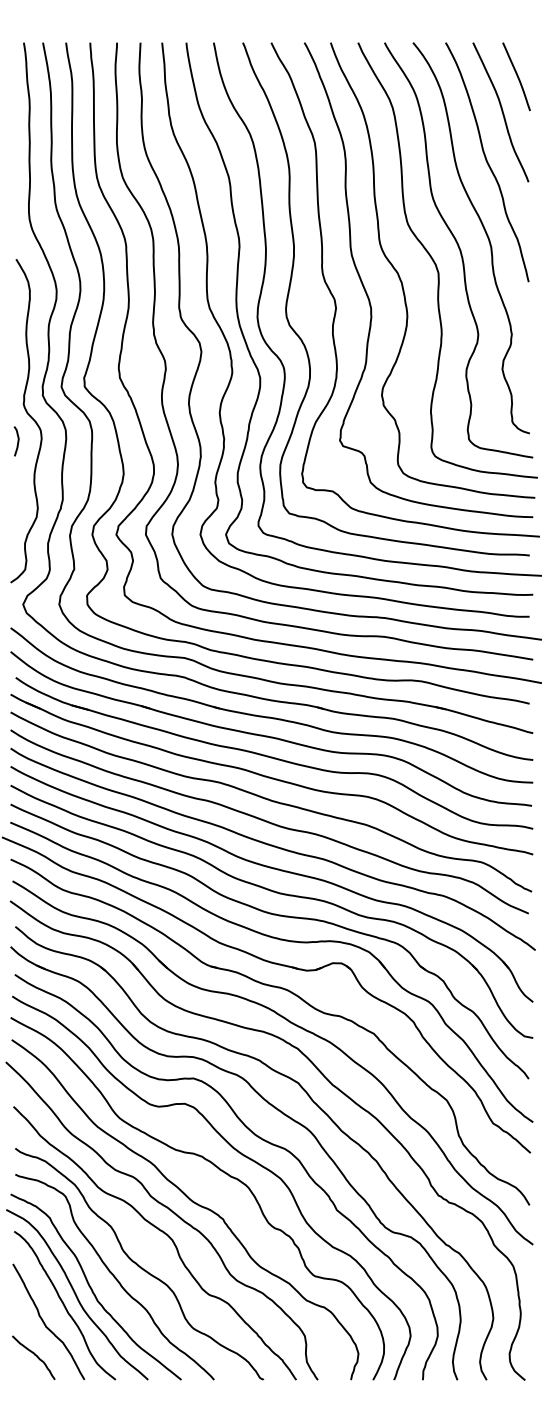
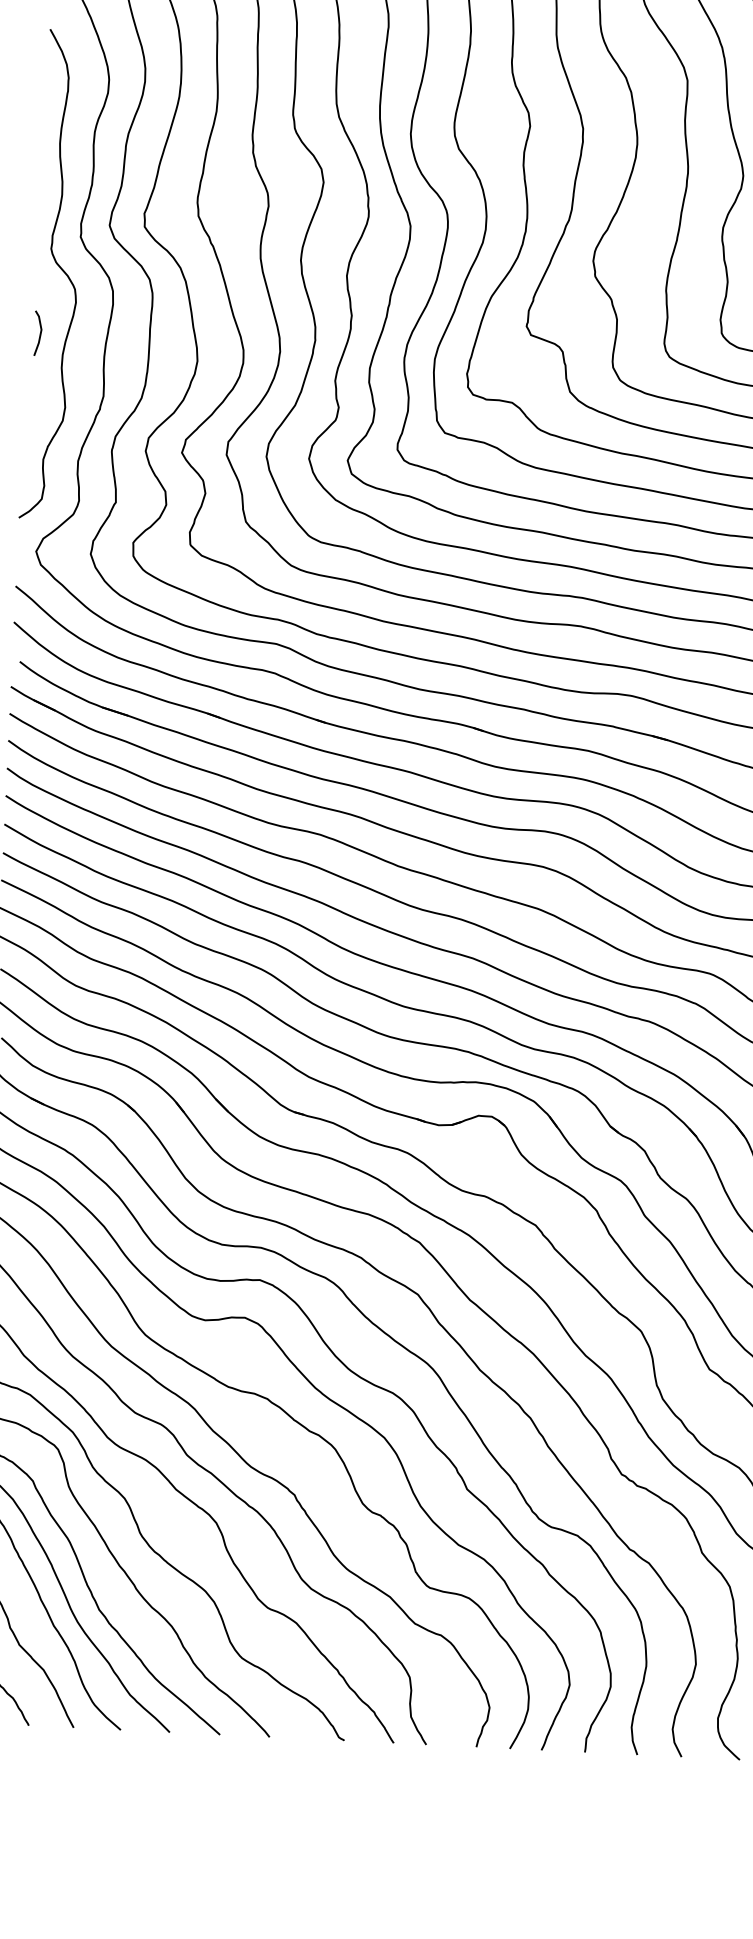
line: (17, 441) -> (39, 333), moved

